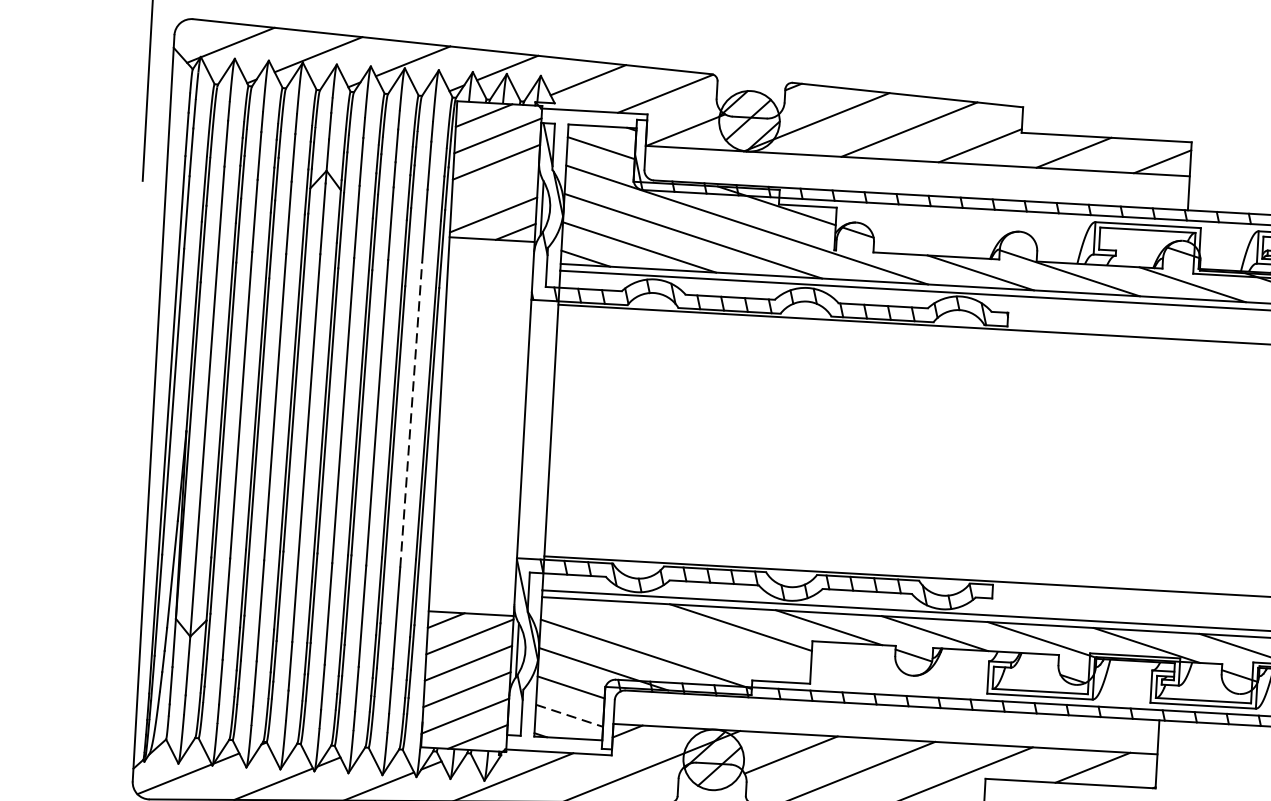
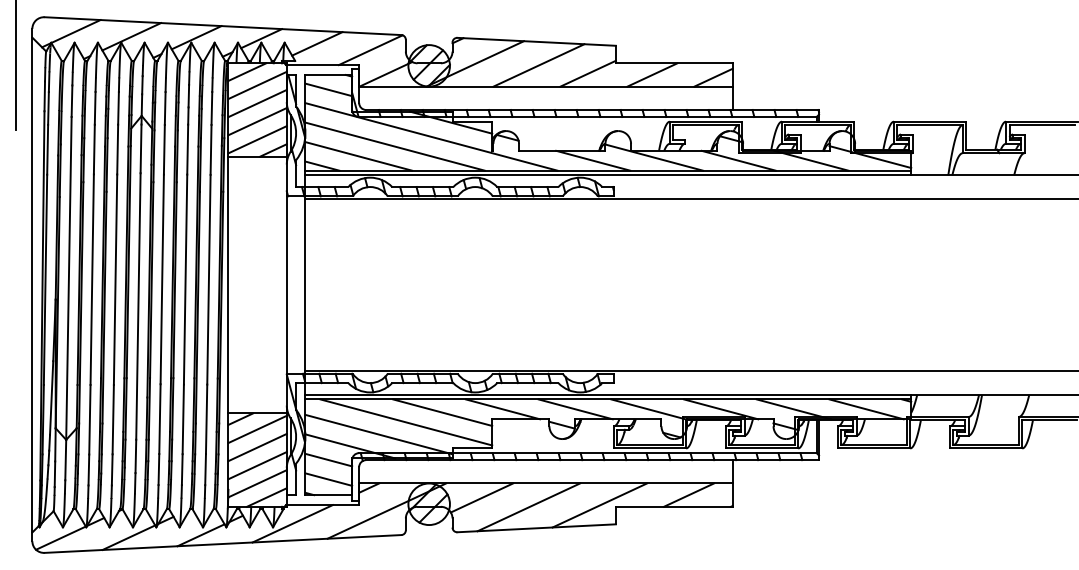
line: (494, 188) -> (257, 121), added
line: (410, 414) -> (208, 279), dashed -> solid
line: (687, 638) -> (406, 422), added
line: (570, 715) -> (329, 479), dashed -> solid

